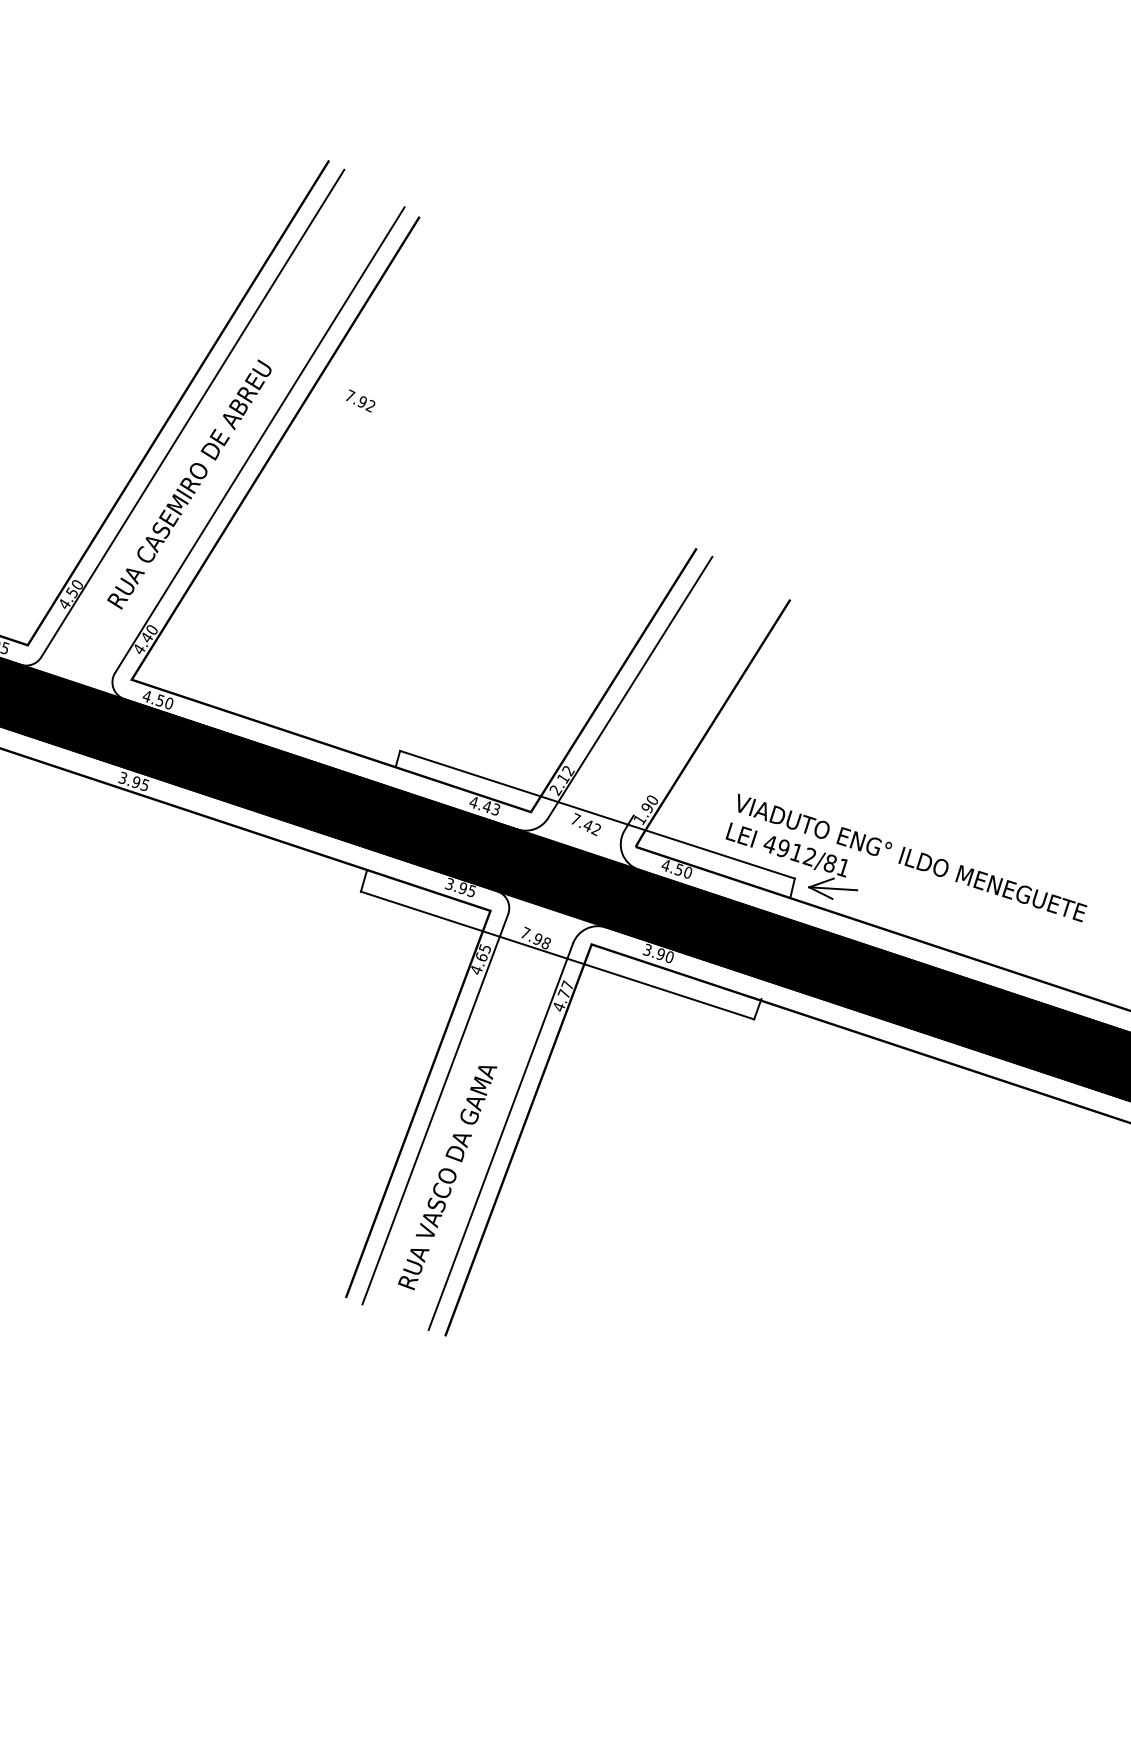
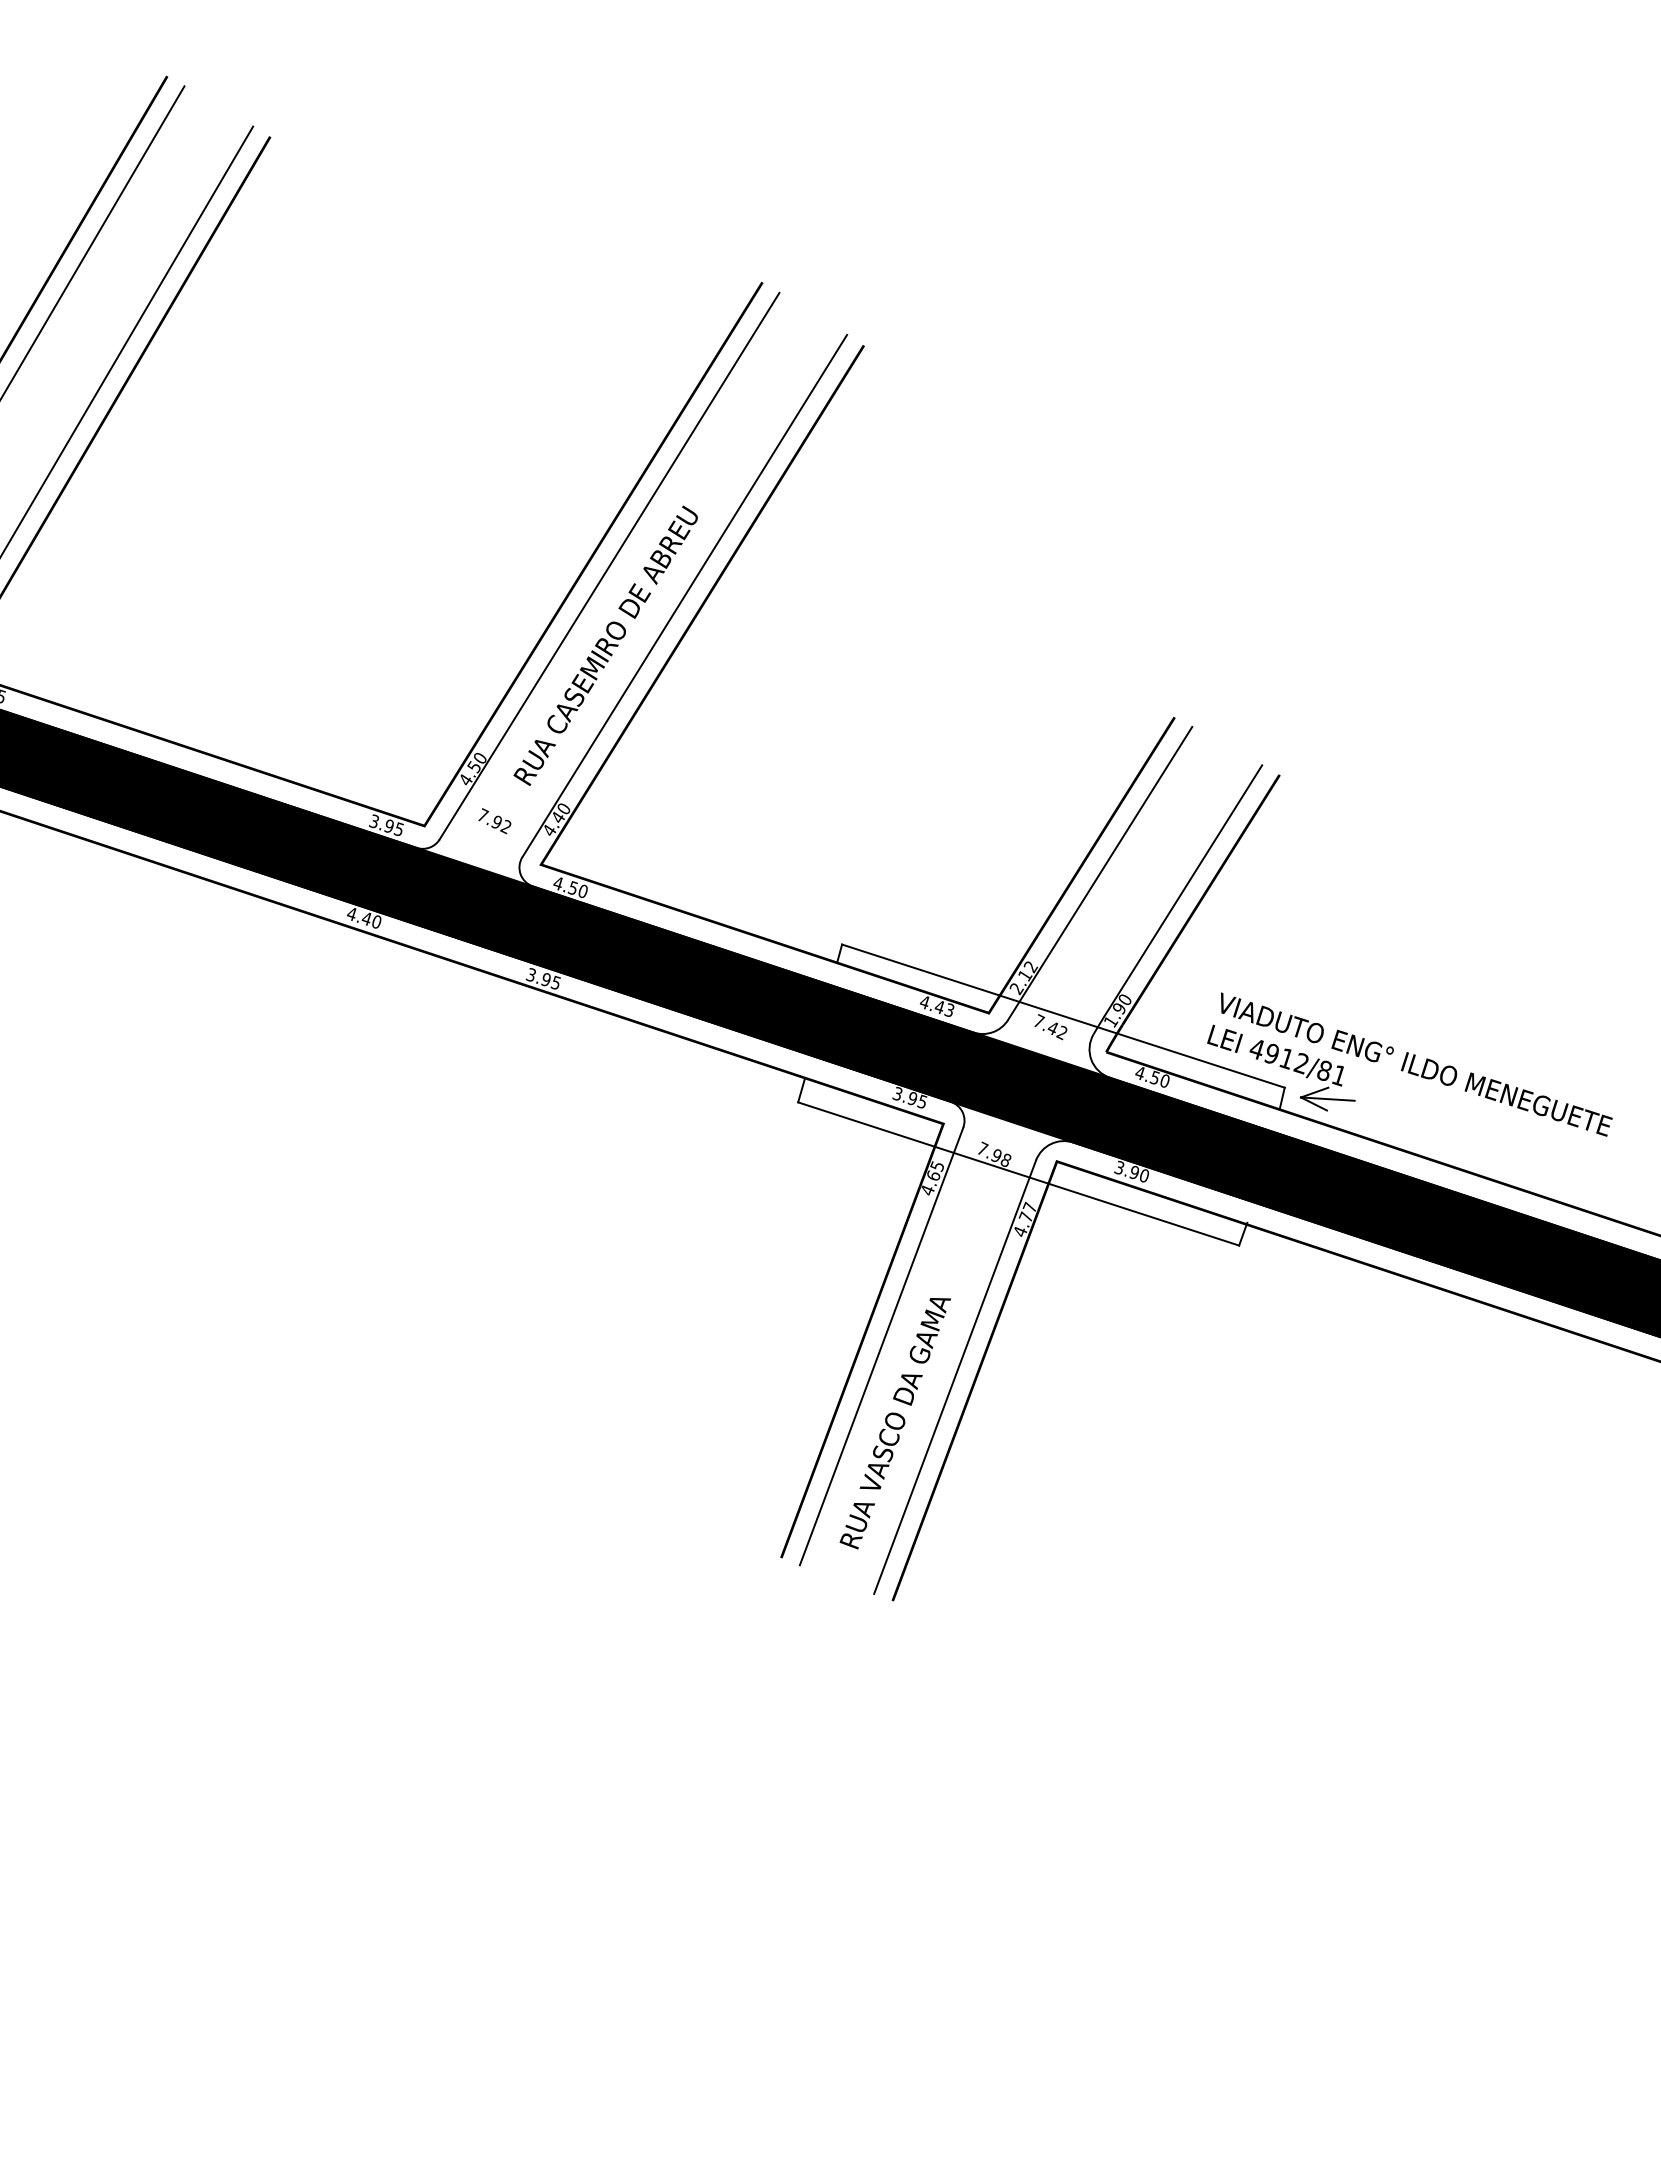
text: (360, 401) -> (494, 821), moved
line: (704, 702) -> (1183, 890), added

